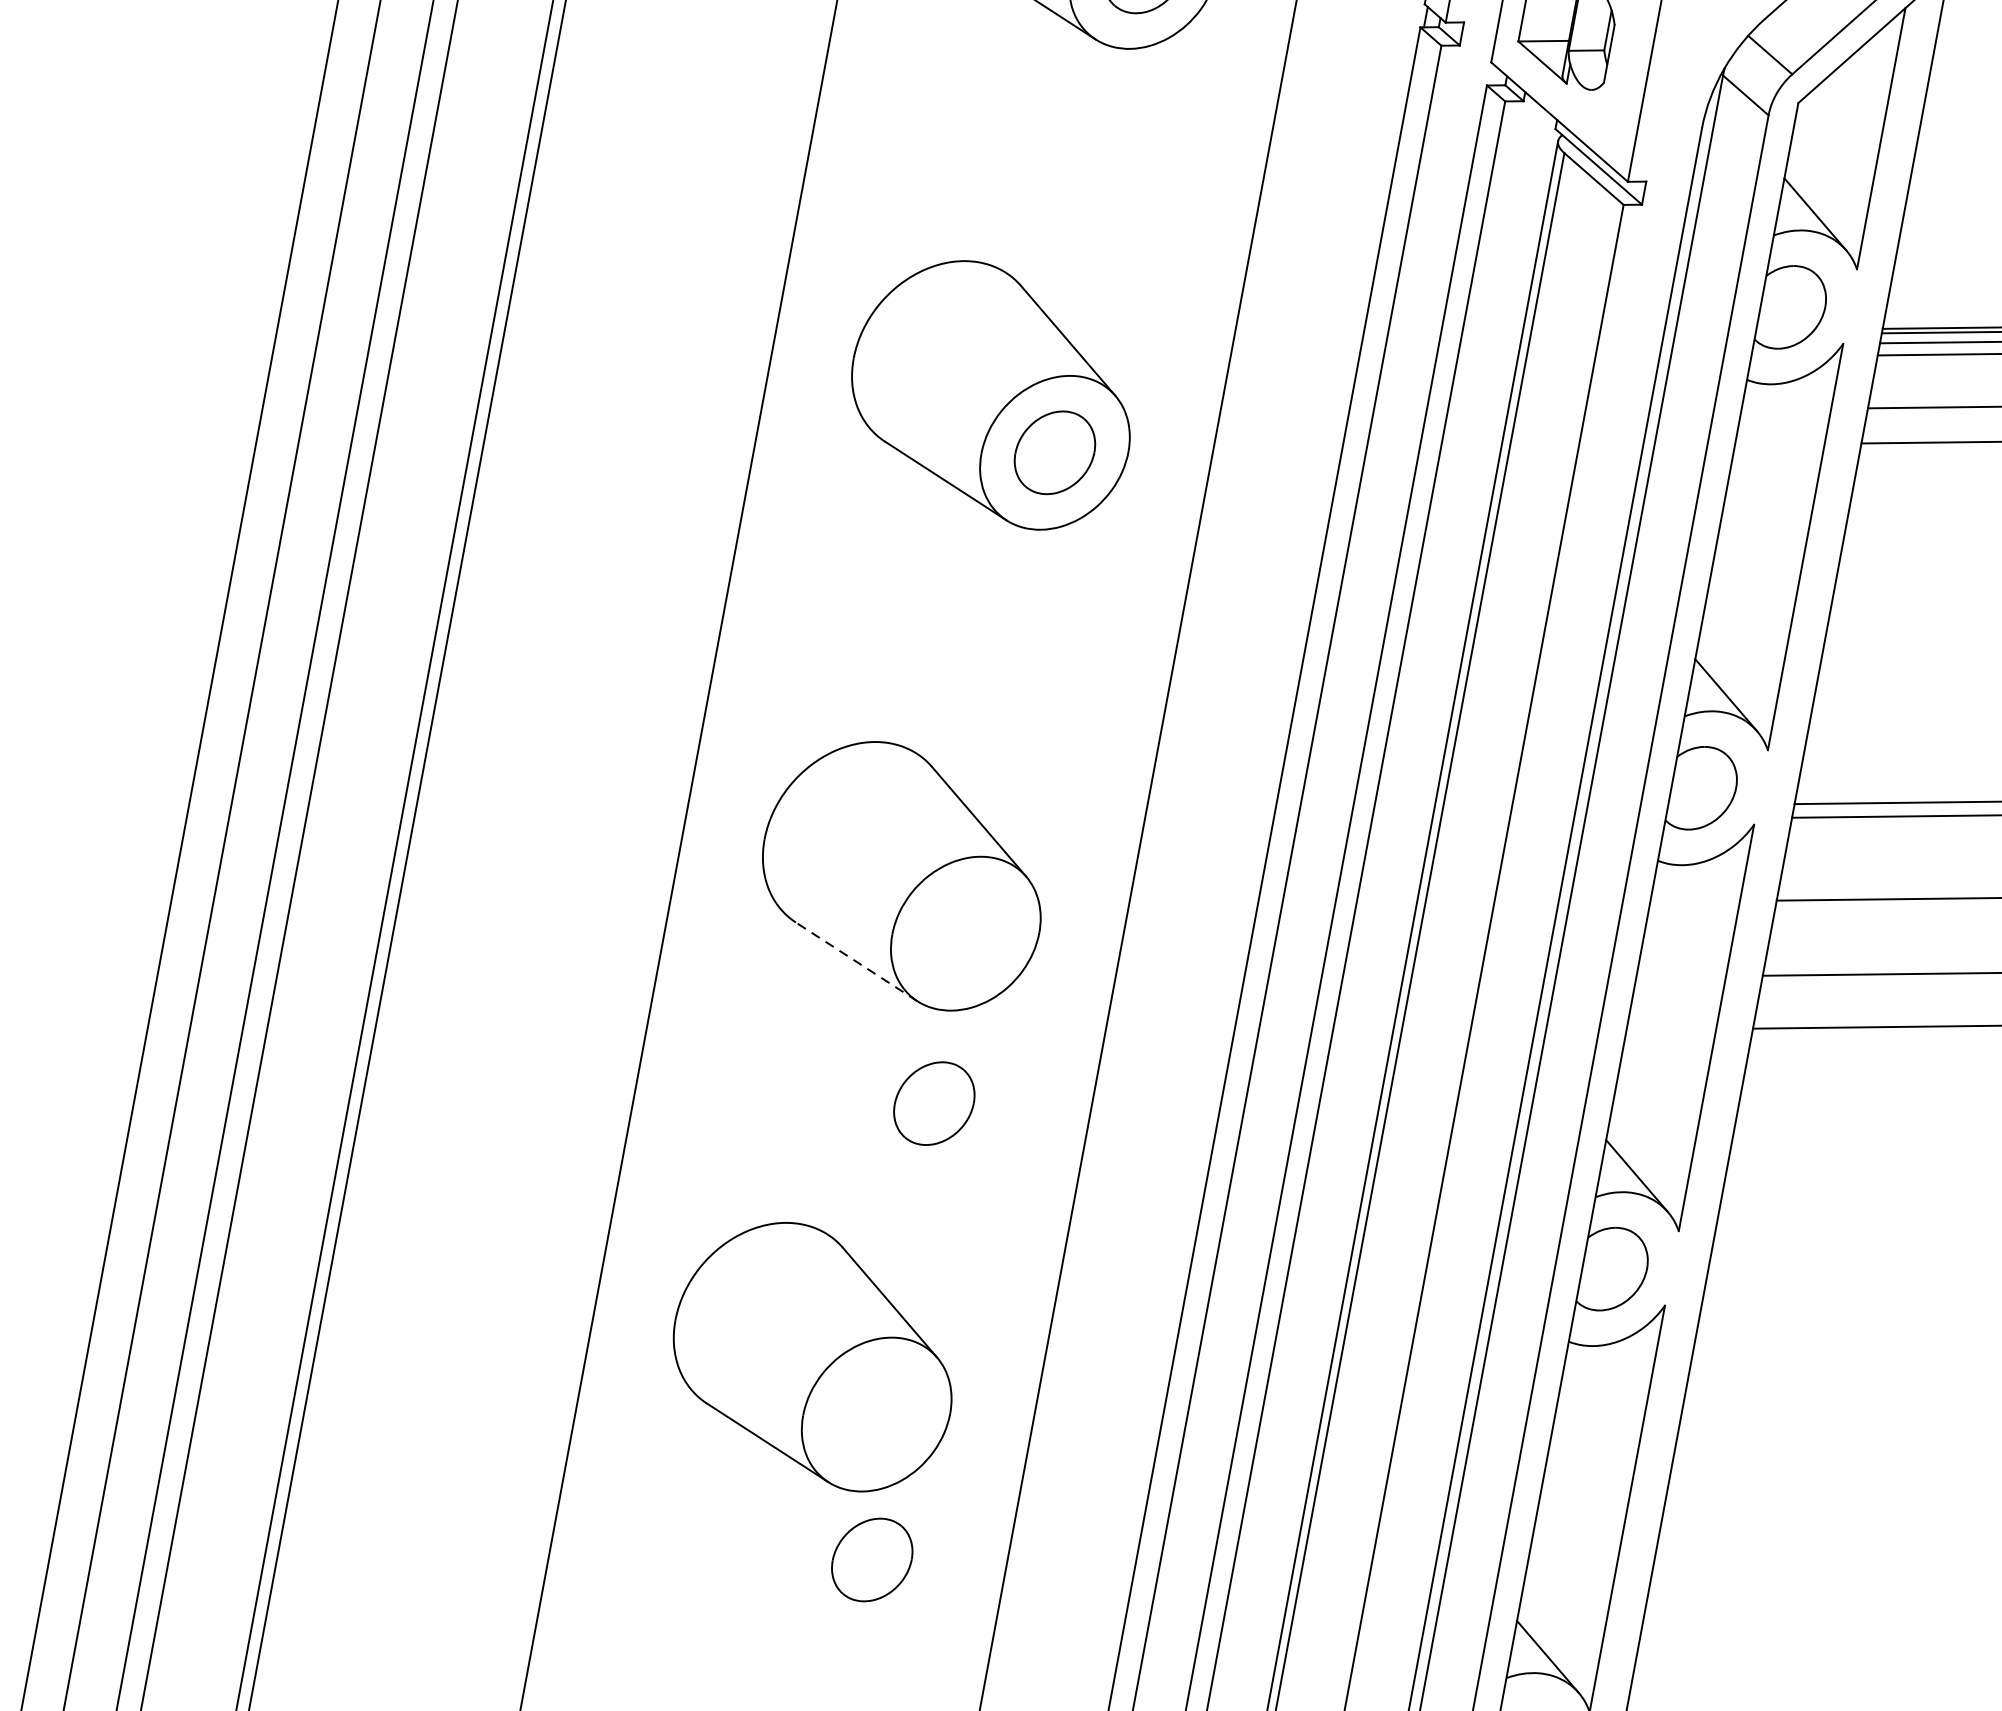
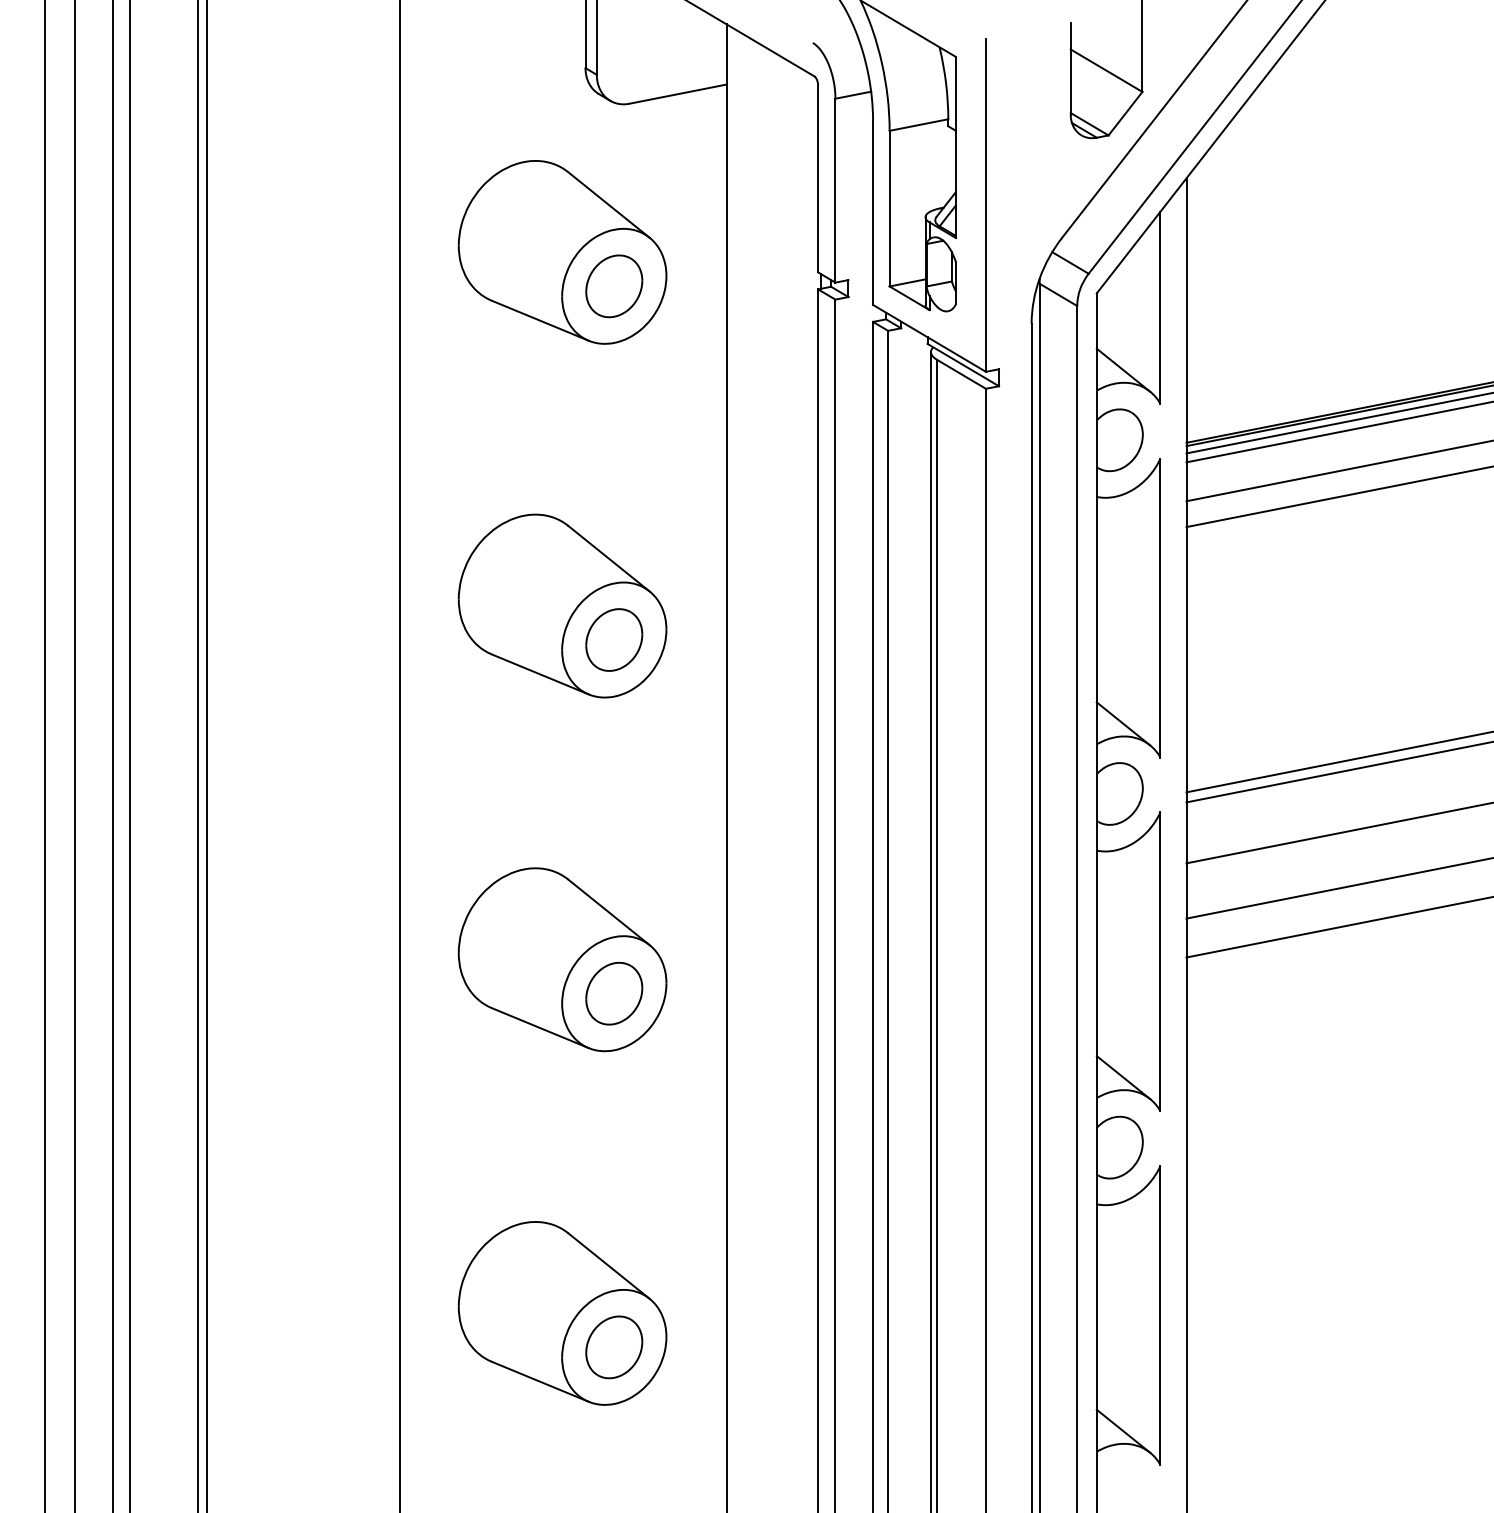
line: (855, 960) -> (539, 1027), dashed -> solid
part: (934, 1103) -> (614, 993), moved
part: (872, 1560) -> (614, 1347), moved

